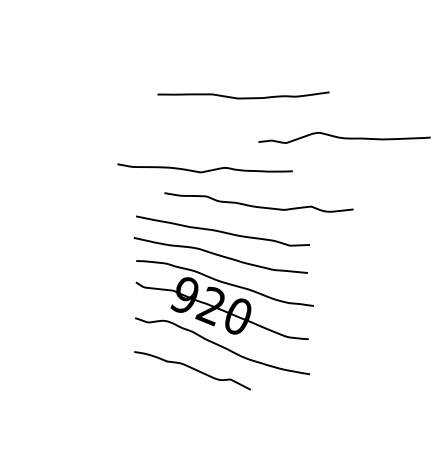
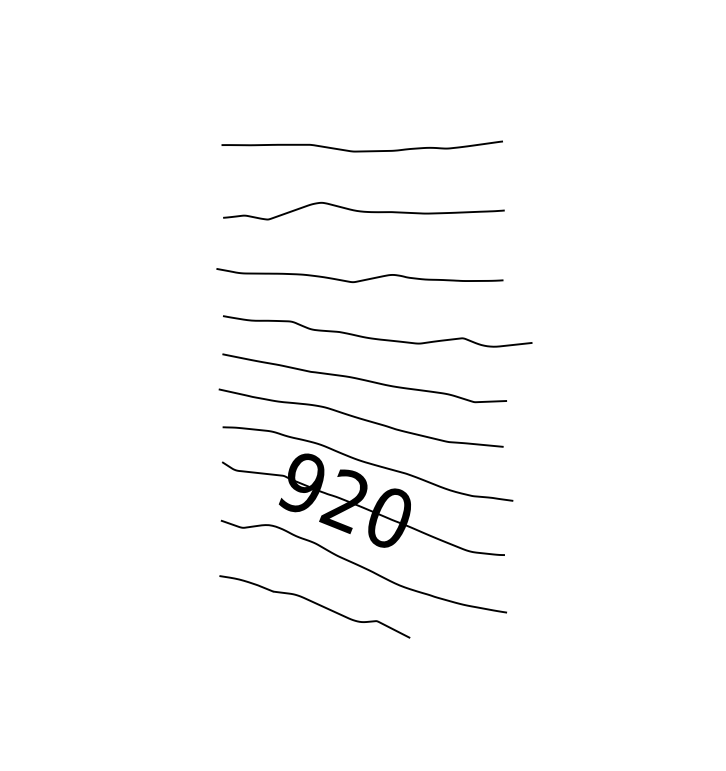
curve: (243, 97) -> (362, 149), moved
curve: (344, 137) -> (363, 210), moved
curve: (204, 170) -> (358, 279), moved
curve: (258, 206) -> (376, 338), moved

